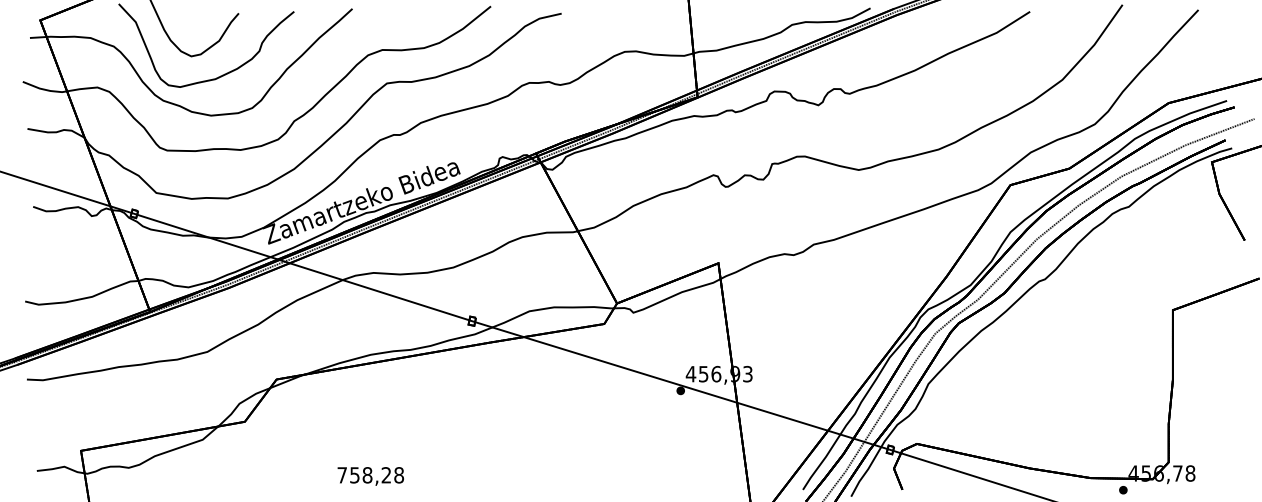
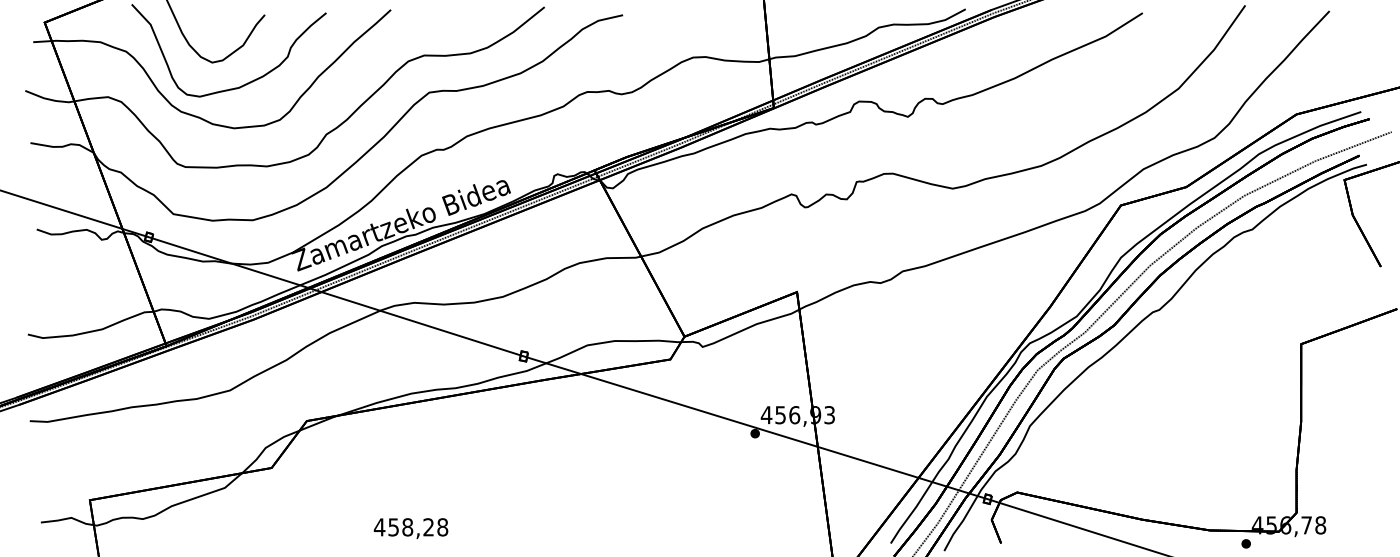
text: (342, 475) -> (379, 527), 758,28 -> 458,28

